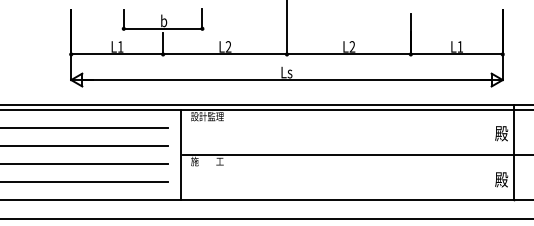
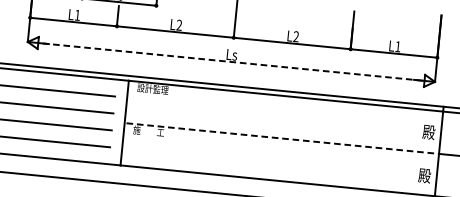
line: (286, 80) -> (230, 62), solid -> dashed
line: (348, 155) -> (282, 138), solid -> dashed

